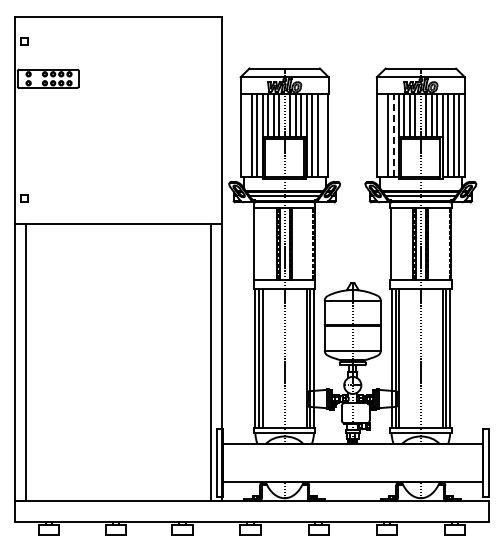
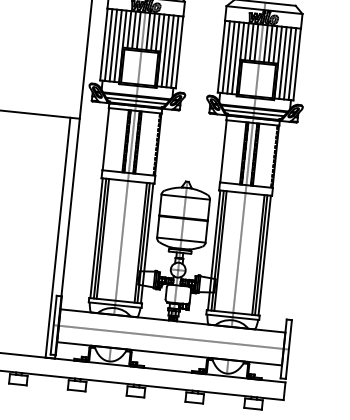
line: (246, 135) -> (108, 44), added
line: (323, 135) -> (175, 51), added
line: (382, 135) -> (226, 57), added
line: (393, 135) -> (235, 58), dashed -> solid
line: (352, 463) -> (171, 337), added

